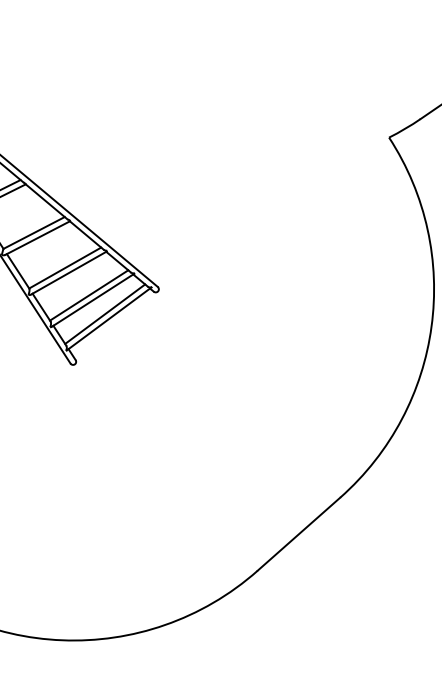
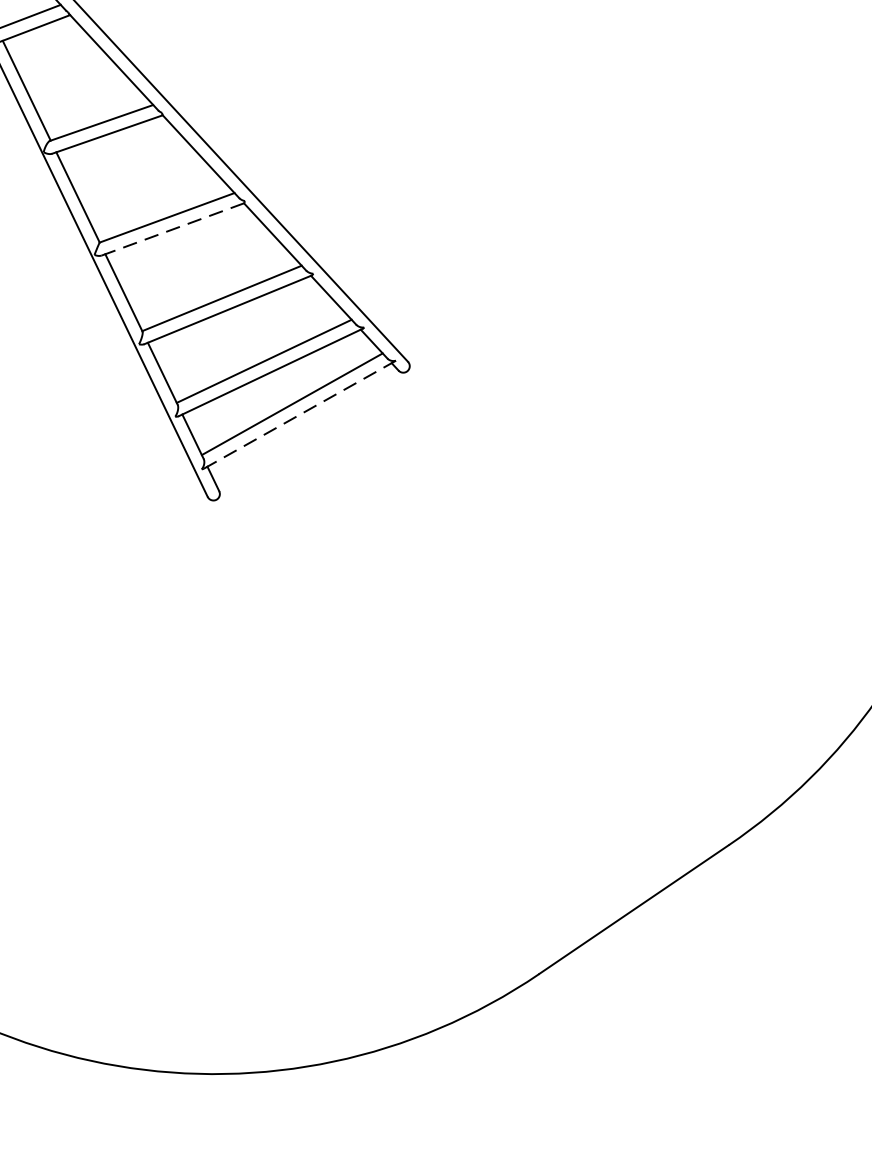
line: (38, 237) -> (174, 228), solid -> dashed
line: (109, 318) -> (300, 414), solid -> dashed

